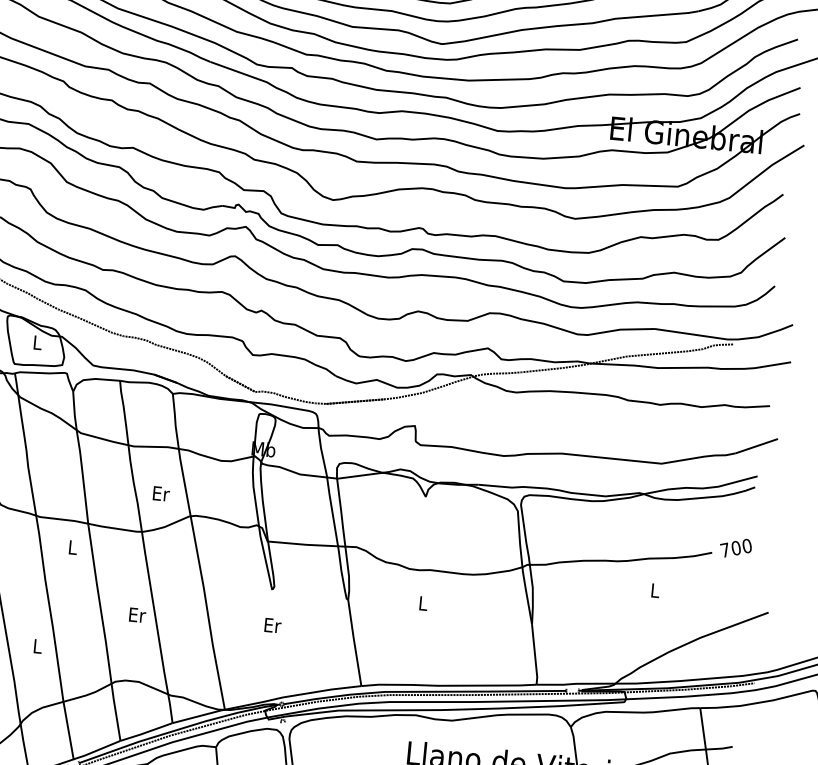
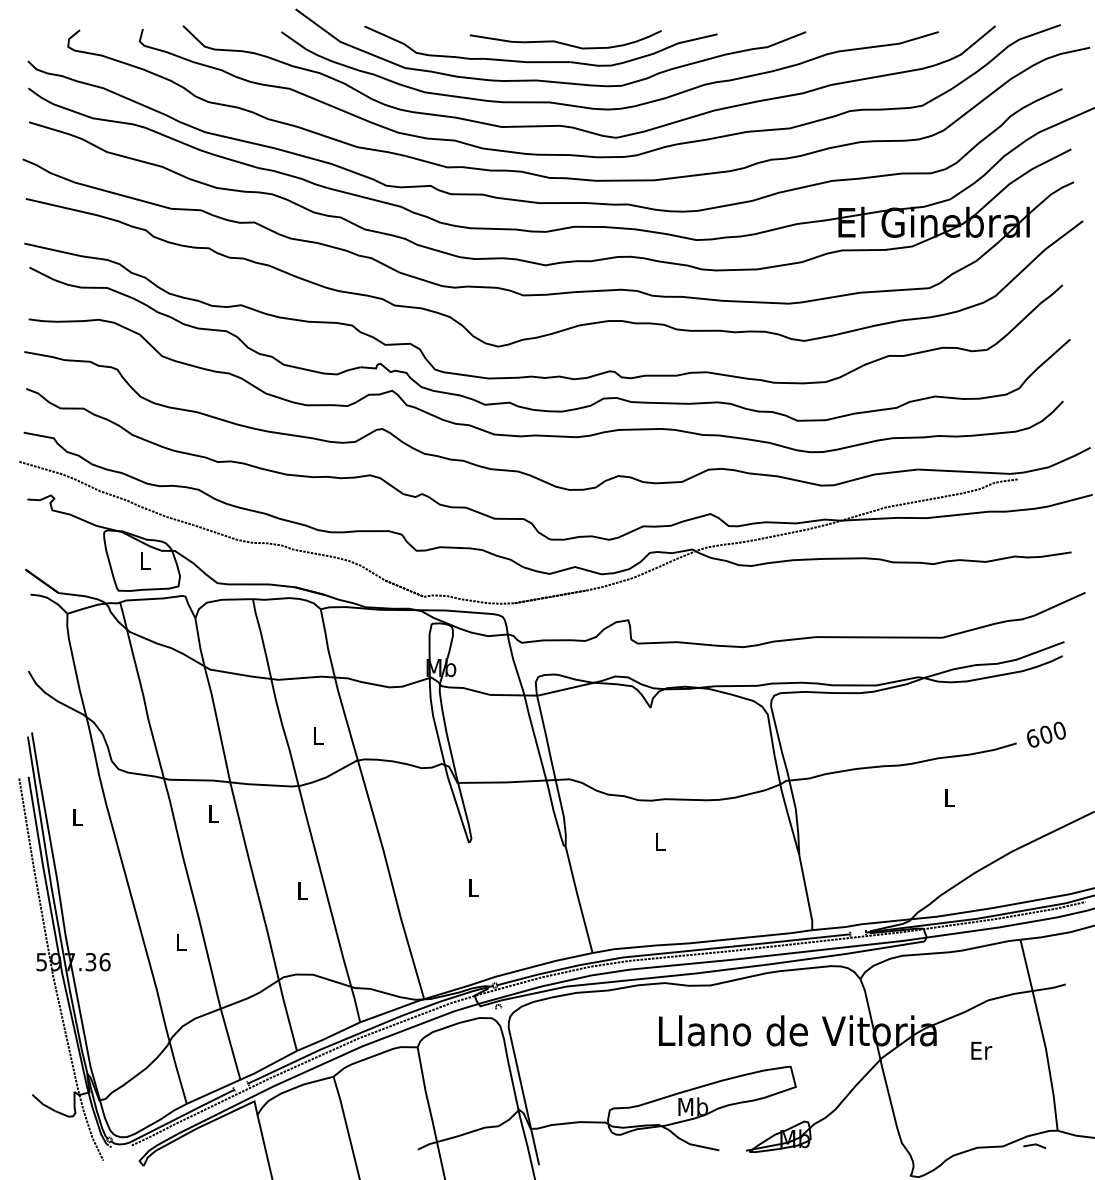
text: (161, 493) -> (318, 735), Er -> L
text: (725, 549) -> (1032, 737), 700 -> 600
text: (137, 615) -> (303, 891), Er -> L
text: (273, 625) -> (474, 887), Er -> L

